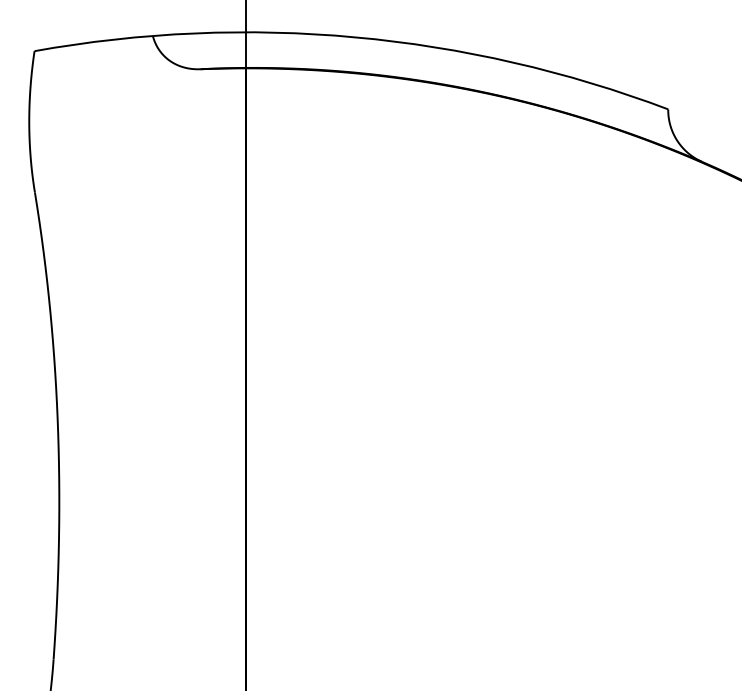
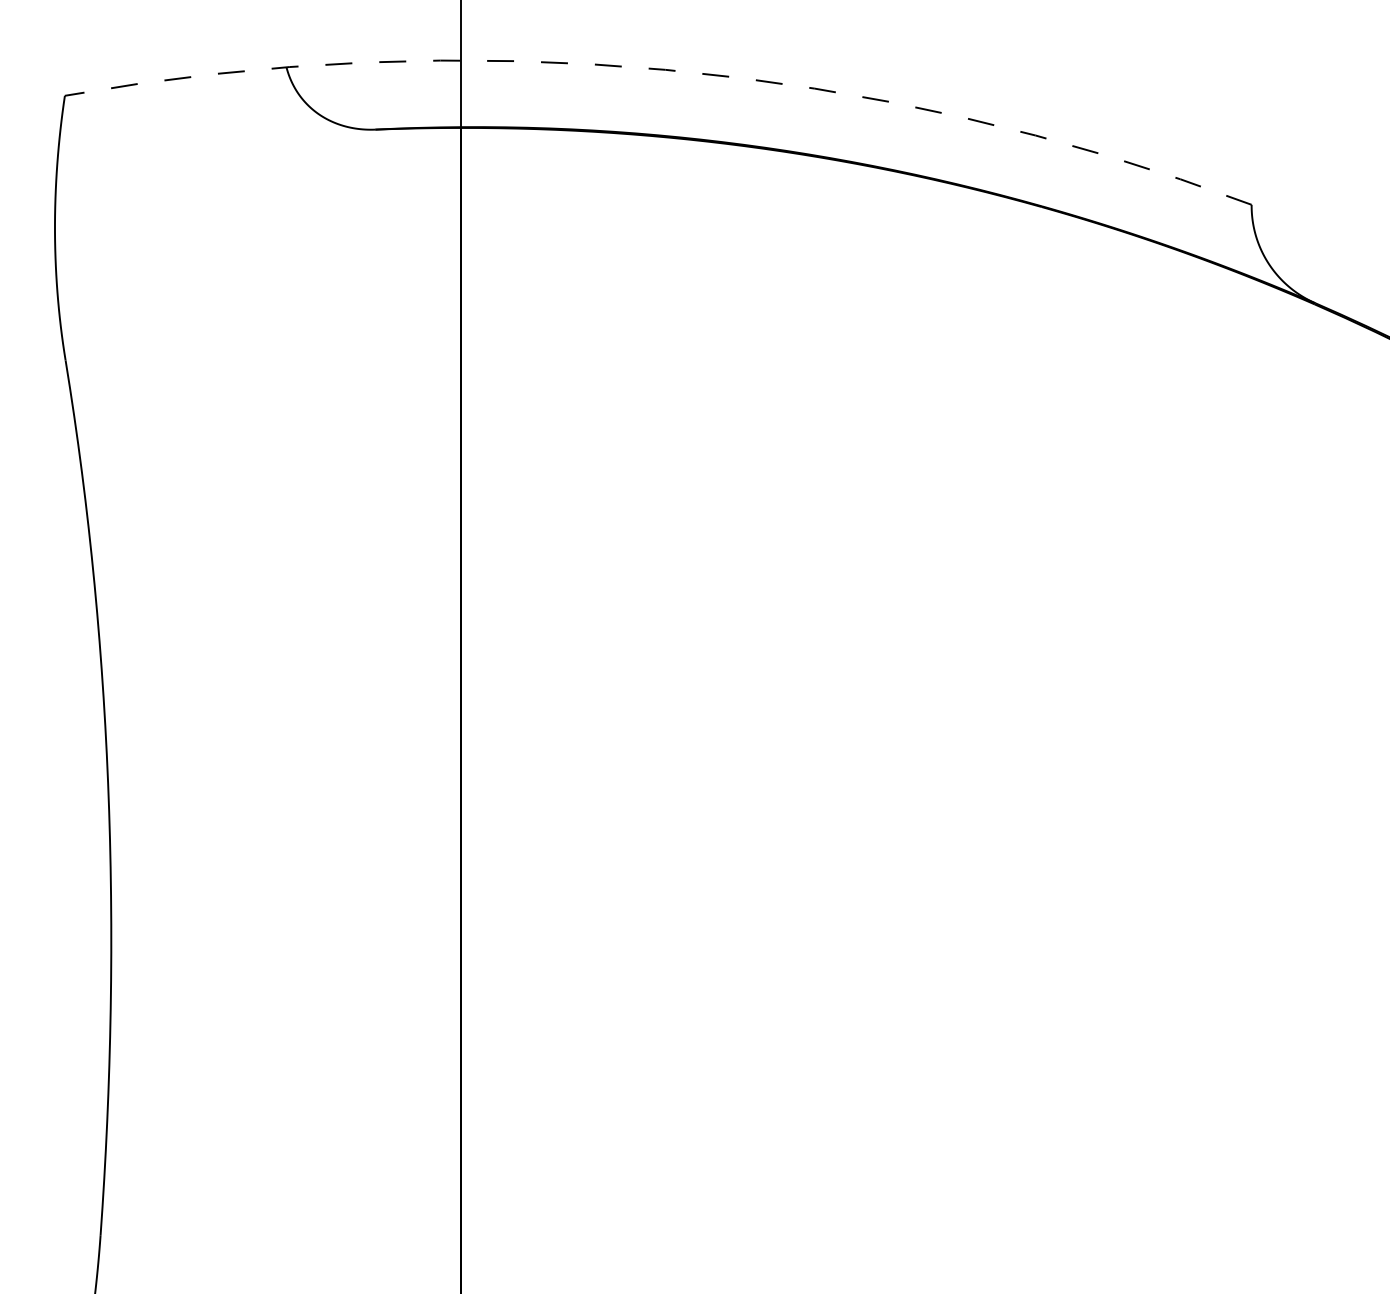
arc: (355, 37) -> (665, 70), solid -> dashed

